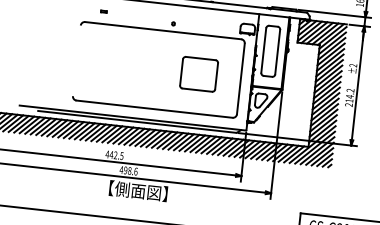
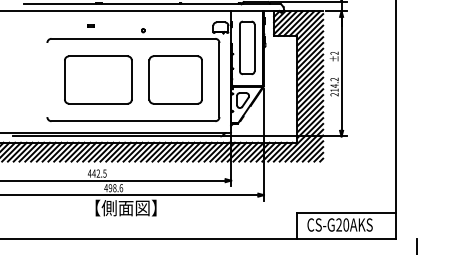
part: (103, 11) -> (90, 25), moved
part: (125, 65) -> (98, 79), added
part: (199, 73) -> (175, 79), size x1.43

